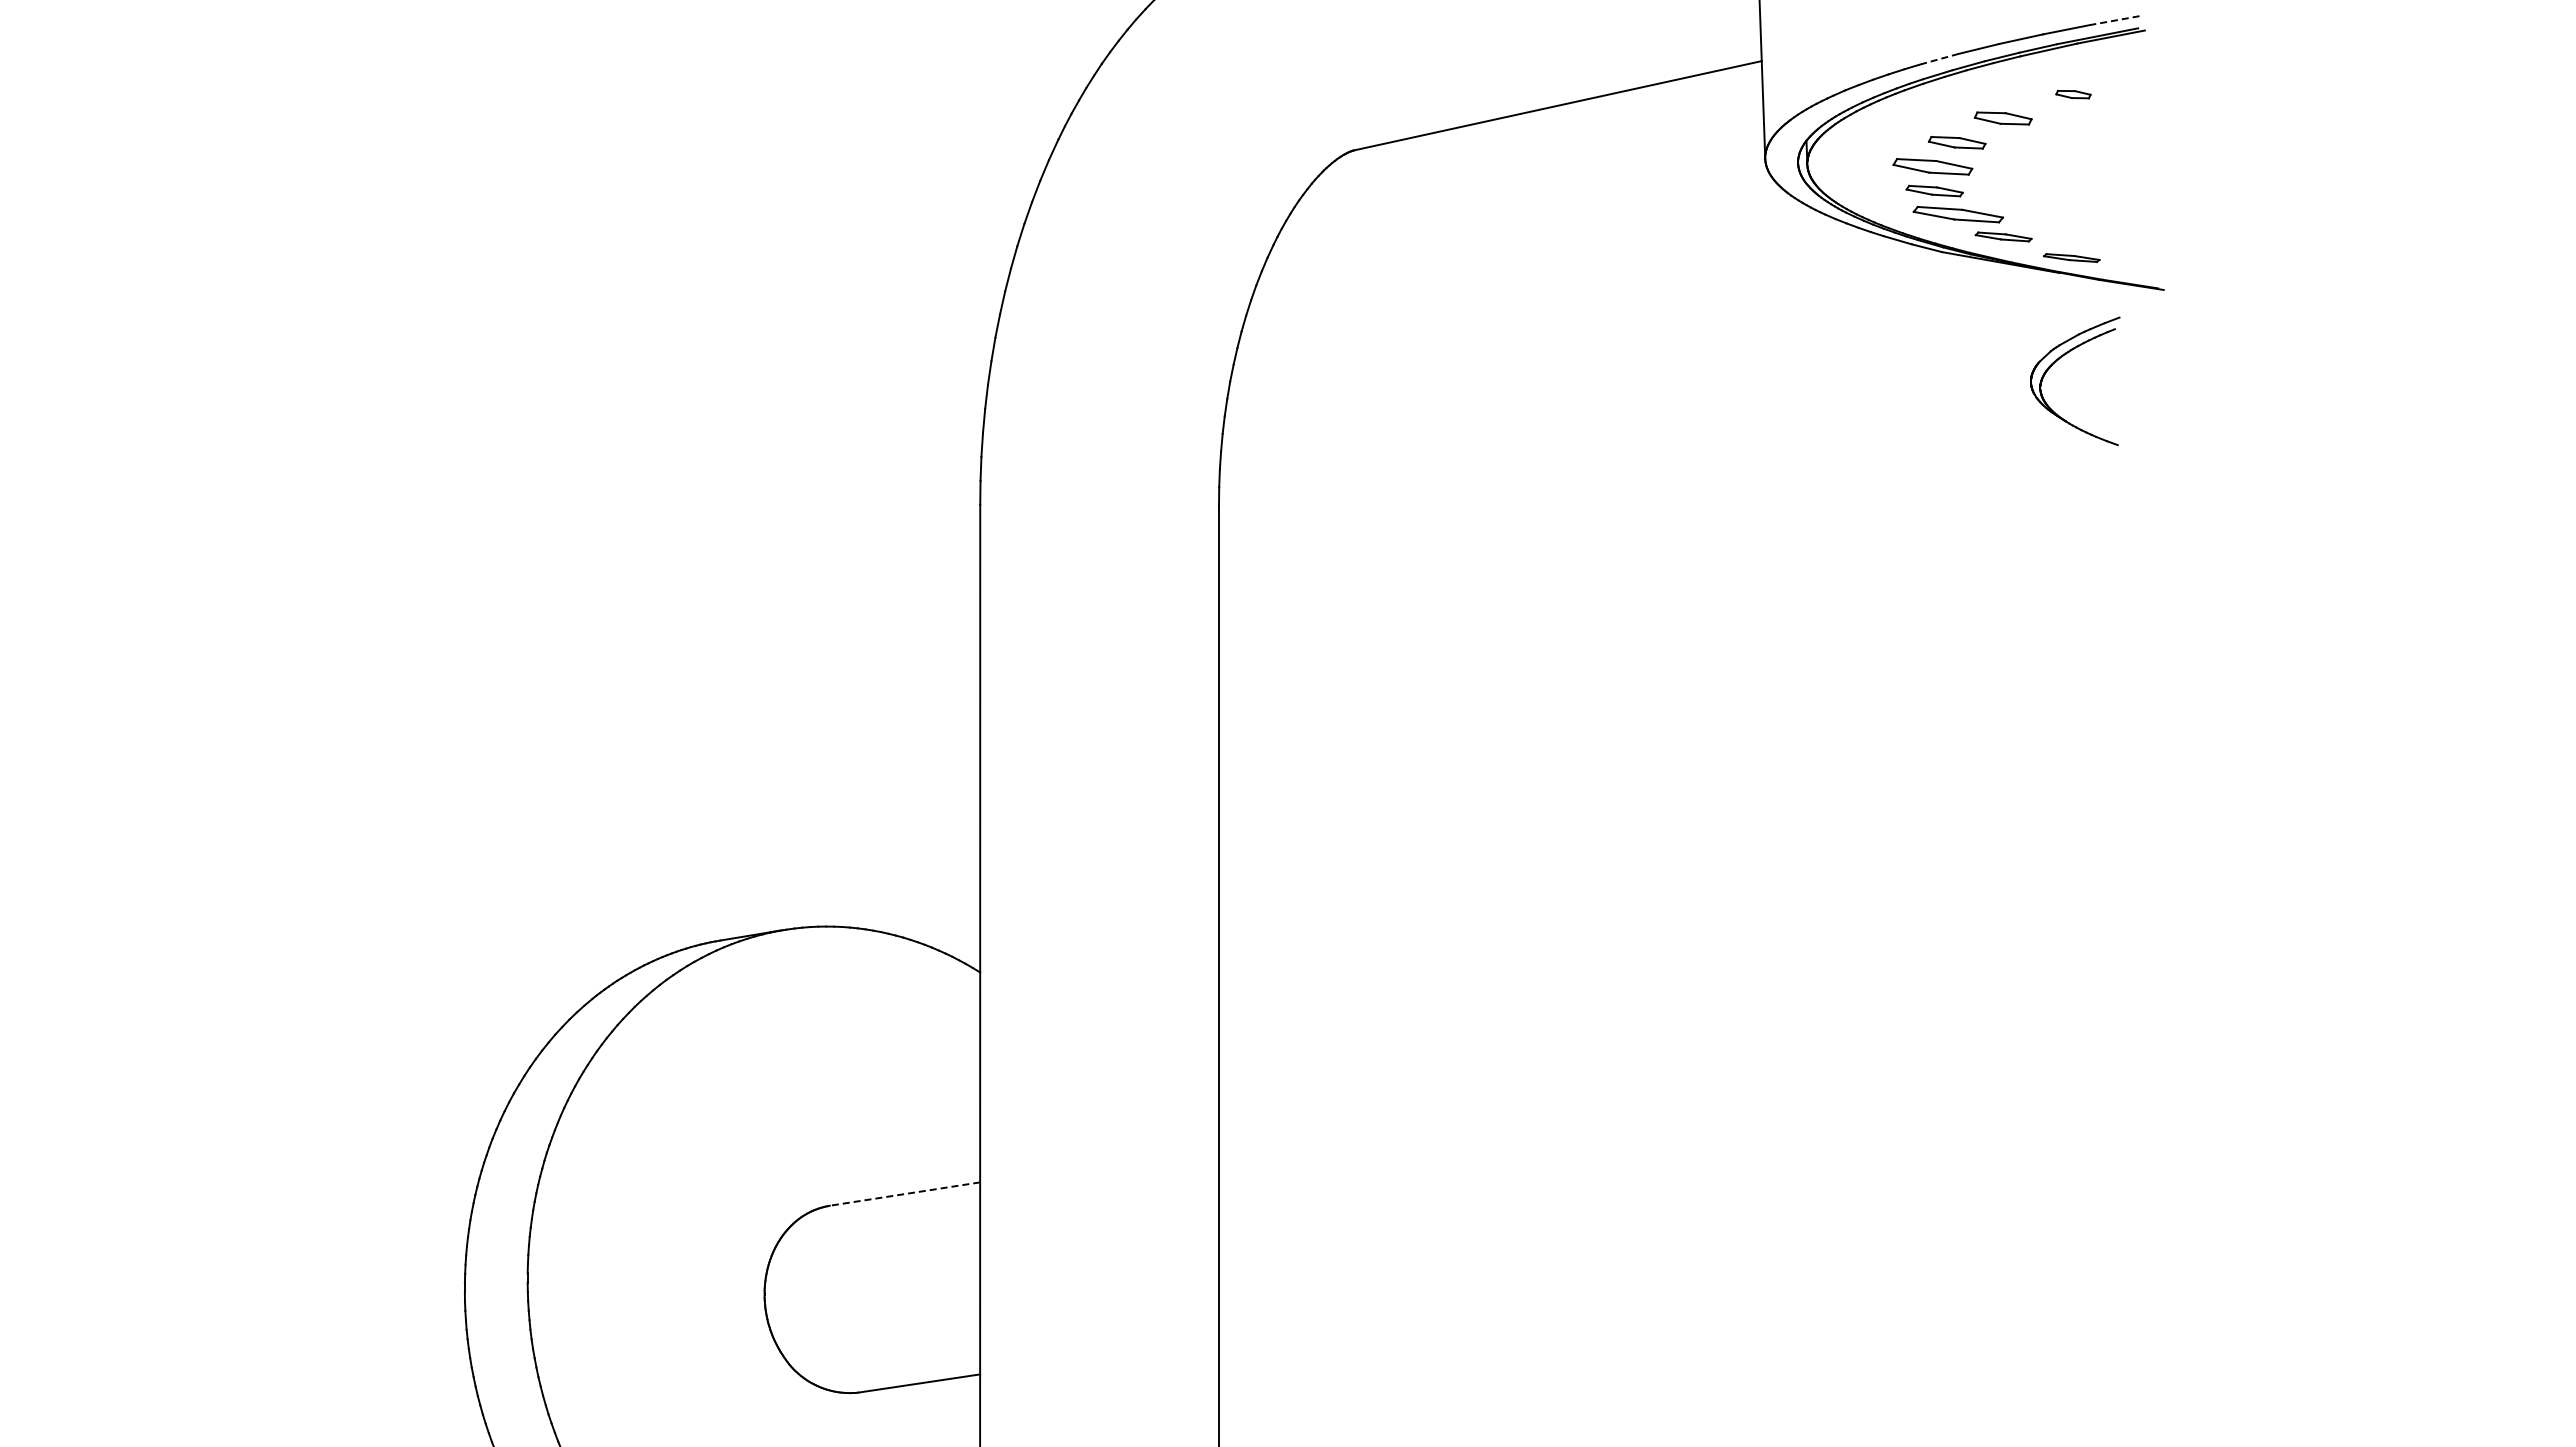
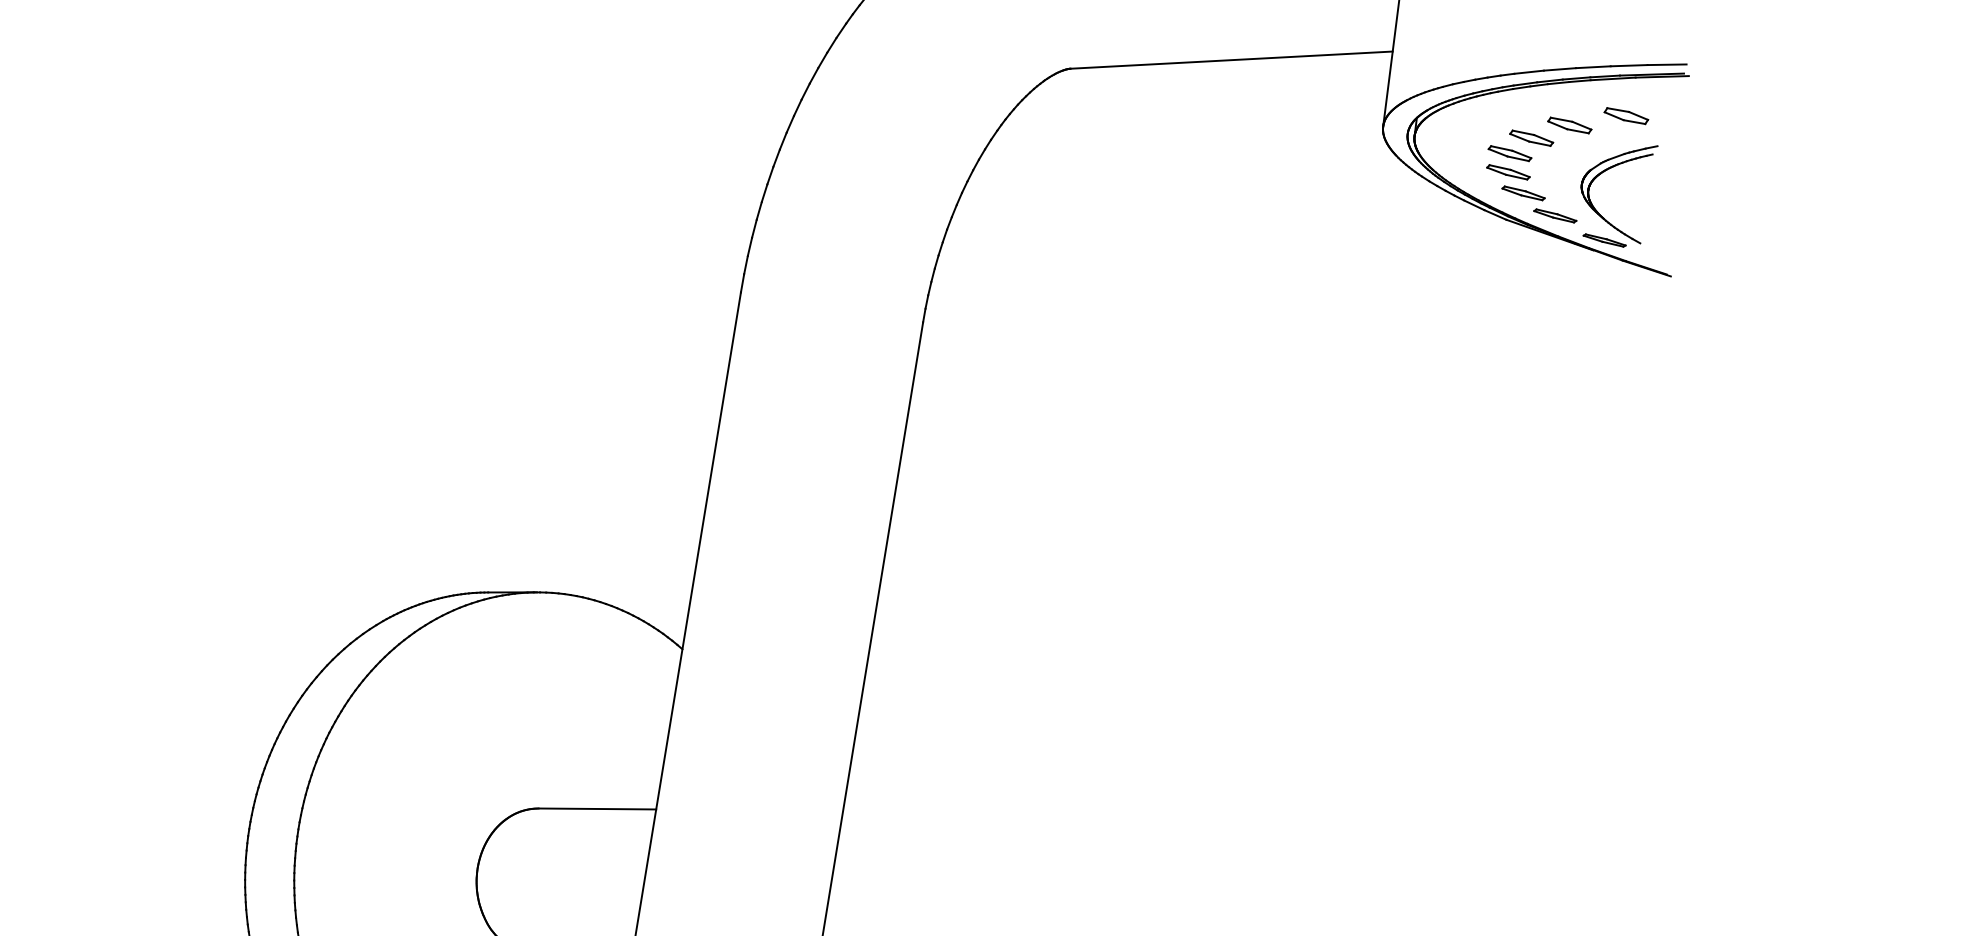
line: (2114, 20) -> (1666, 64), dashed -> solid
line: (1939, 59) -> (1528, 72), dashed -> solid
part: (2073, 94) -> (1626, 115), size x1.67
part: (1932, 166) -> (1509, 153), size x0.71
part: (1958, 214) -> (1523, 193), size x0.62
part: (2057, 361) -> (1604, 171), moved
line: (904, 1194) -> (596, 809), dashed -> solid

